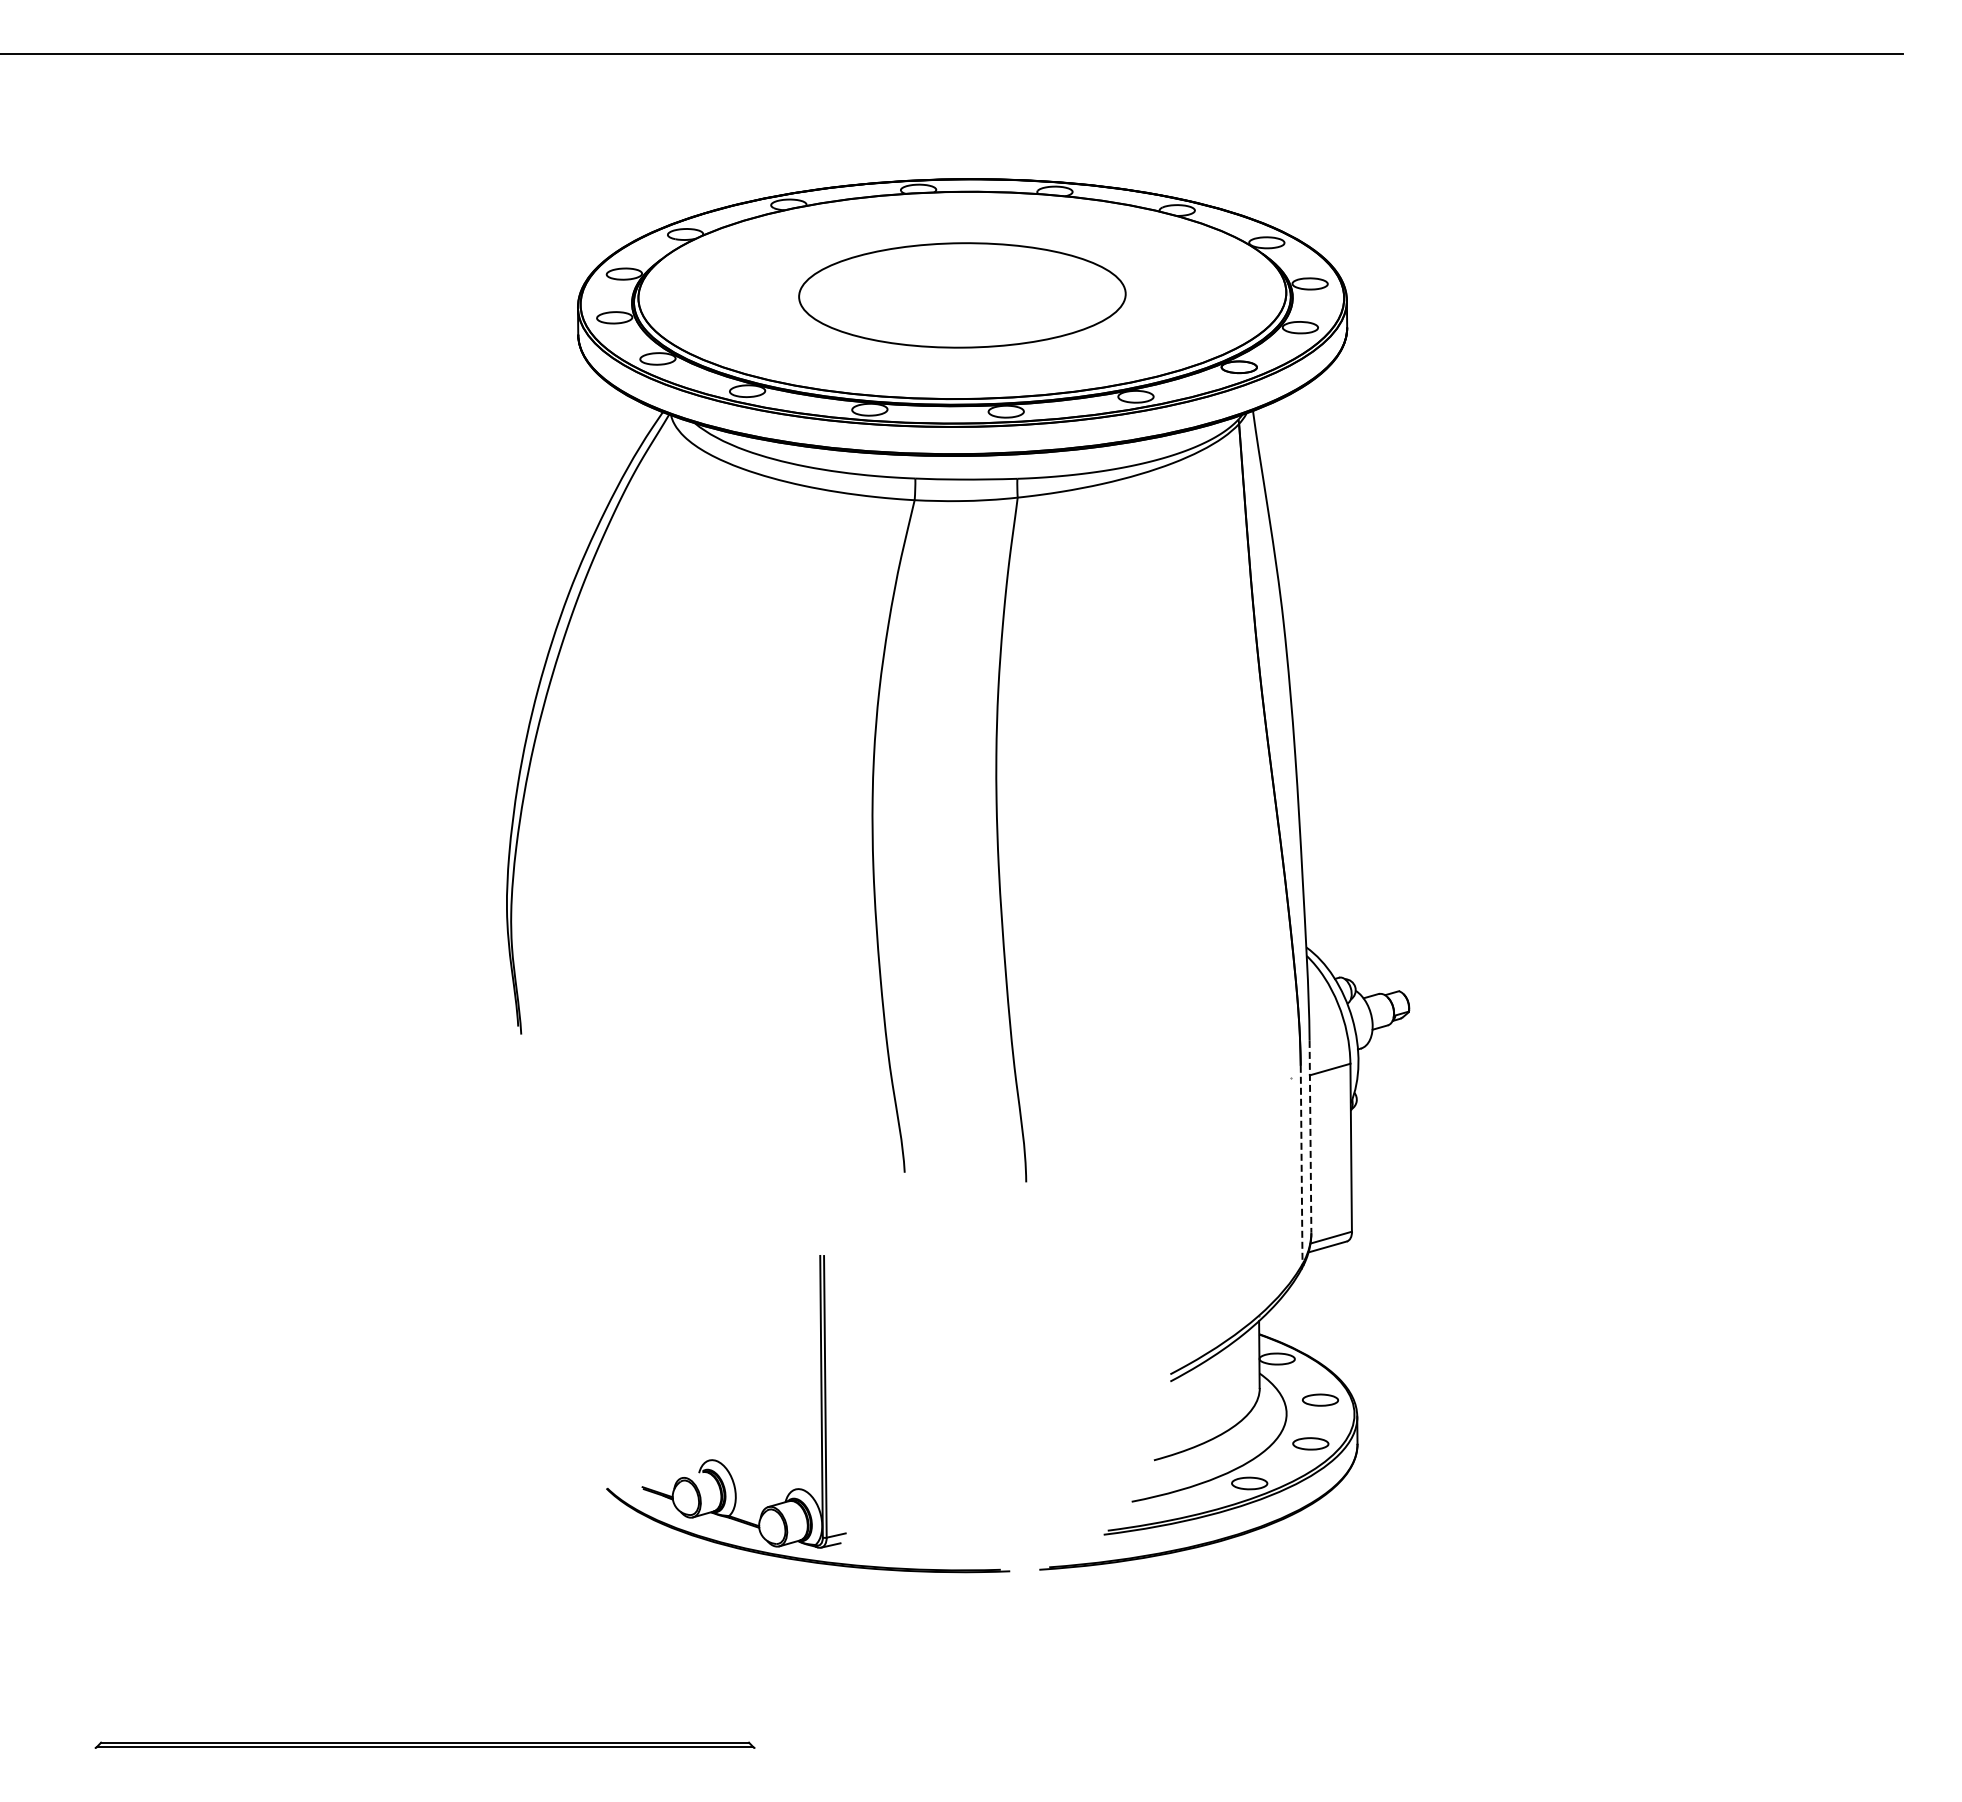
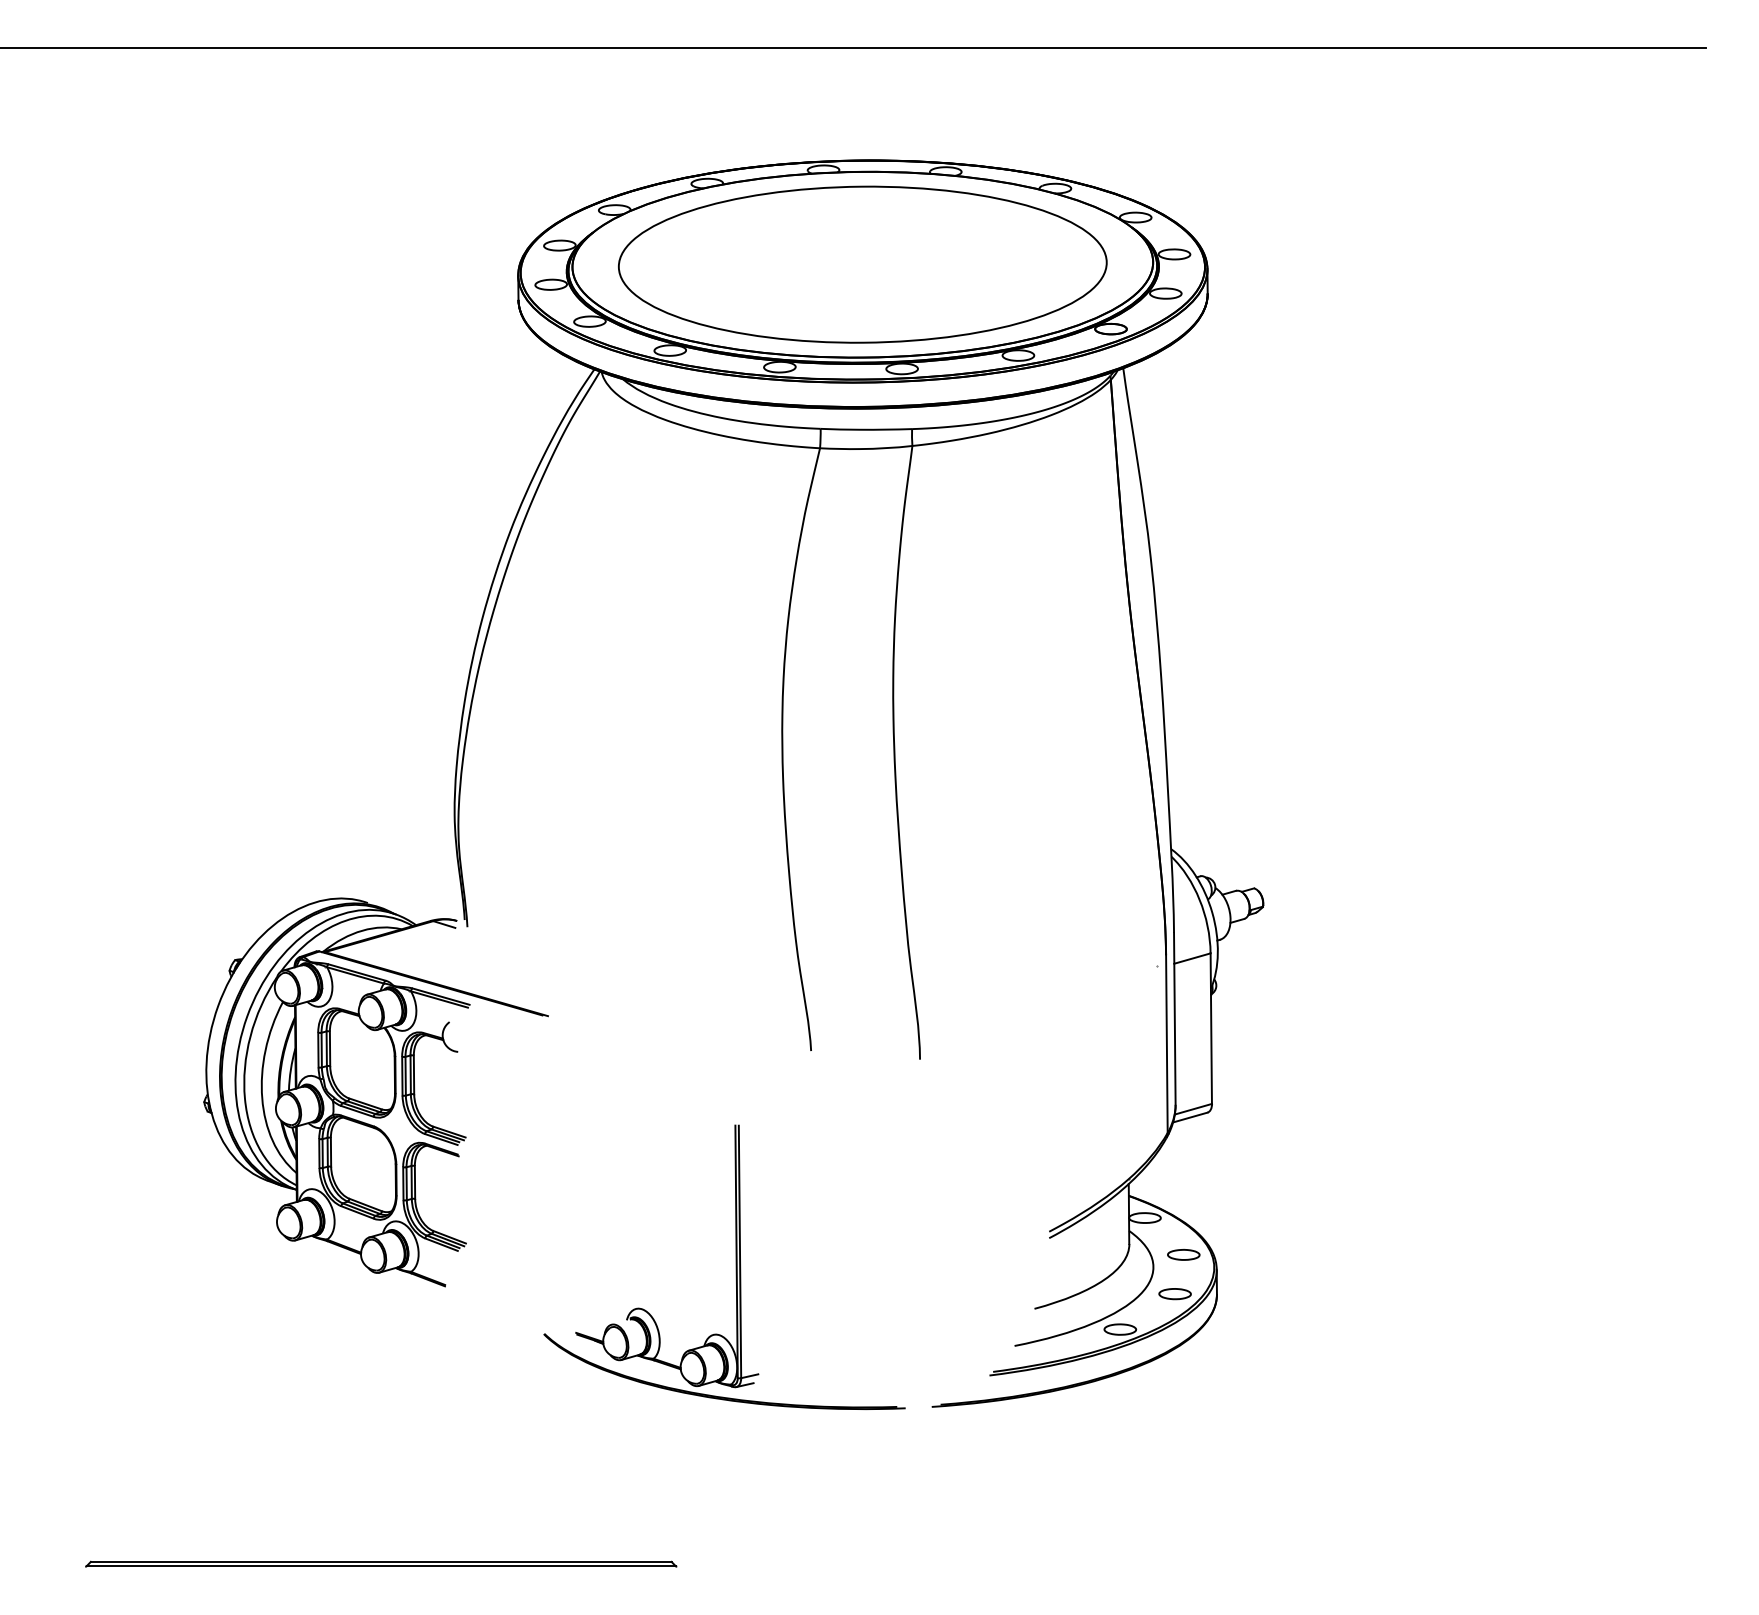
part: (962, 295) -> (862, 264), size x1.67
line: (1310, 1136) -> (1174, 1018), dashed -> solid
line: (1301, 1165) -> (1166, 1044), dashed -> solid
part: (419, 1218) -> (376, 1092), added

